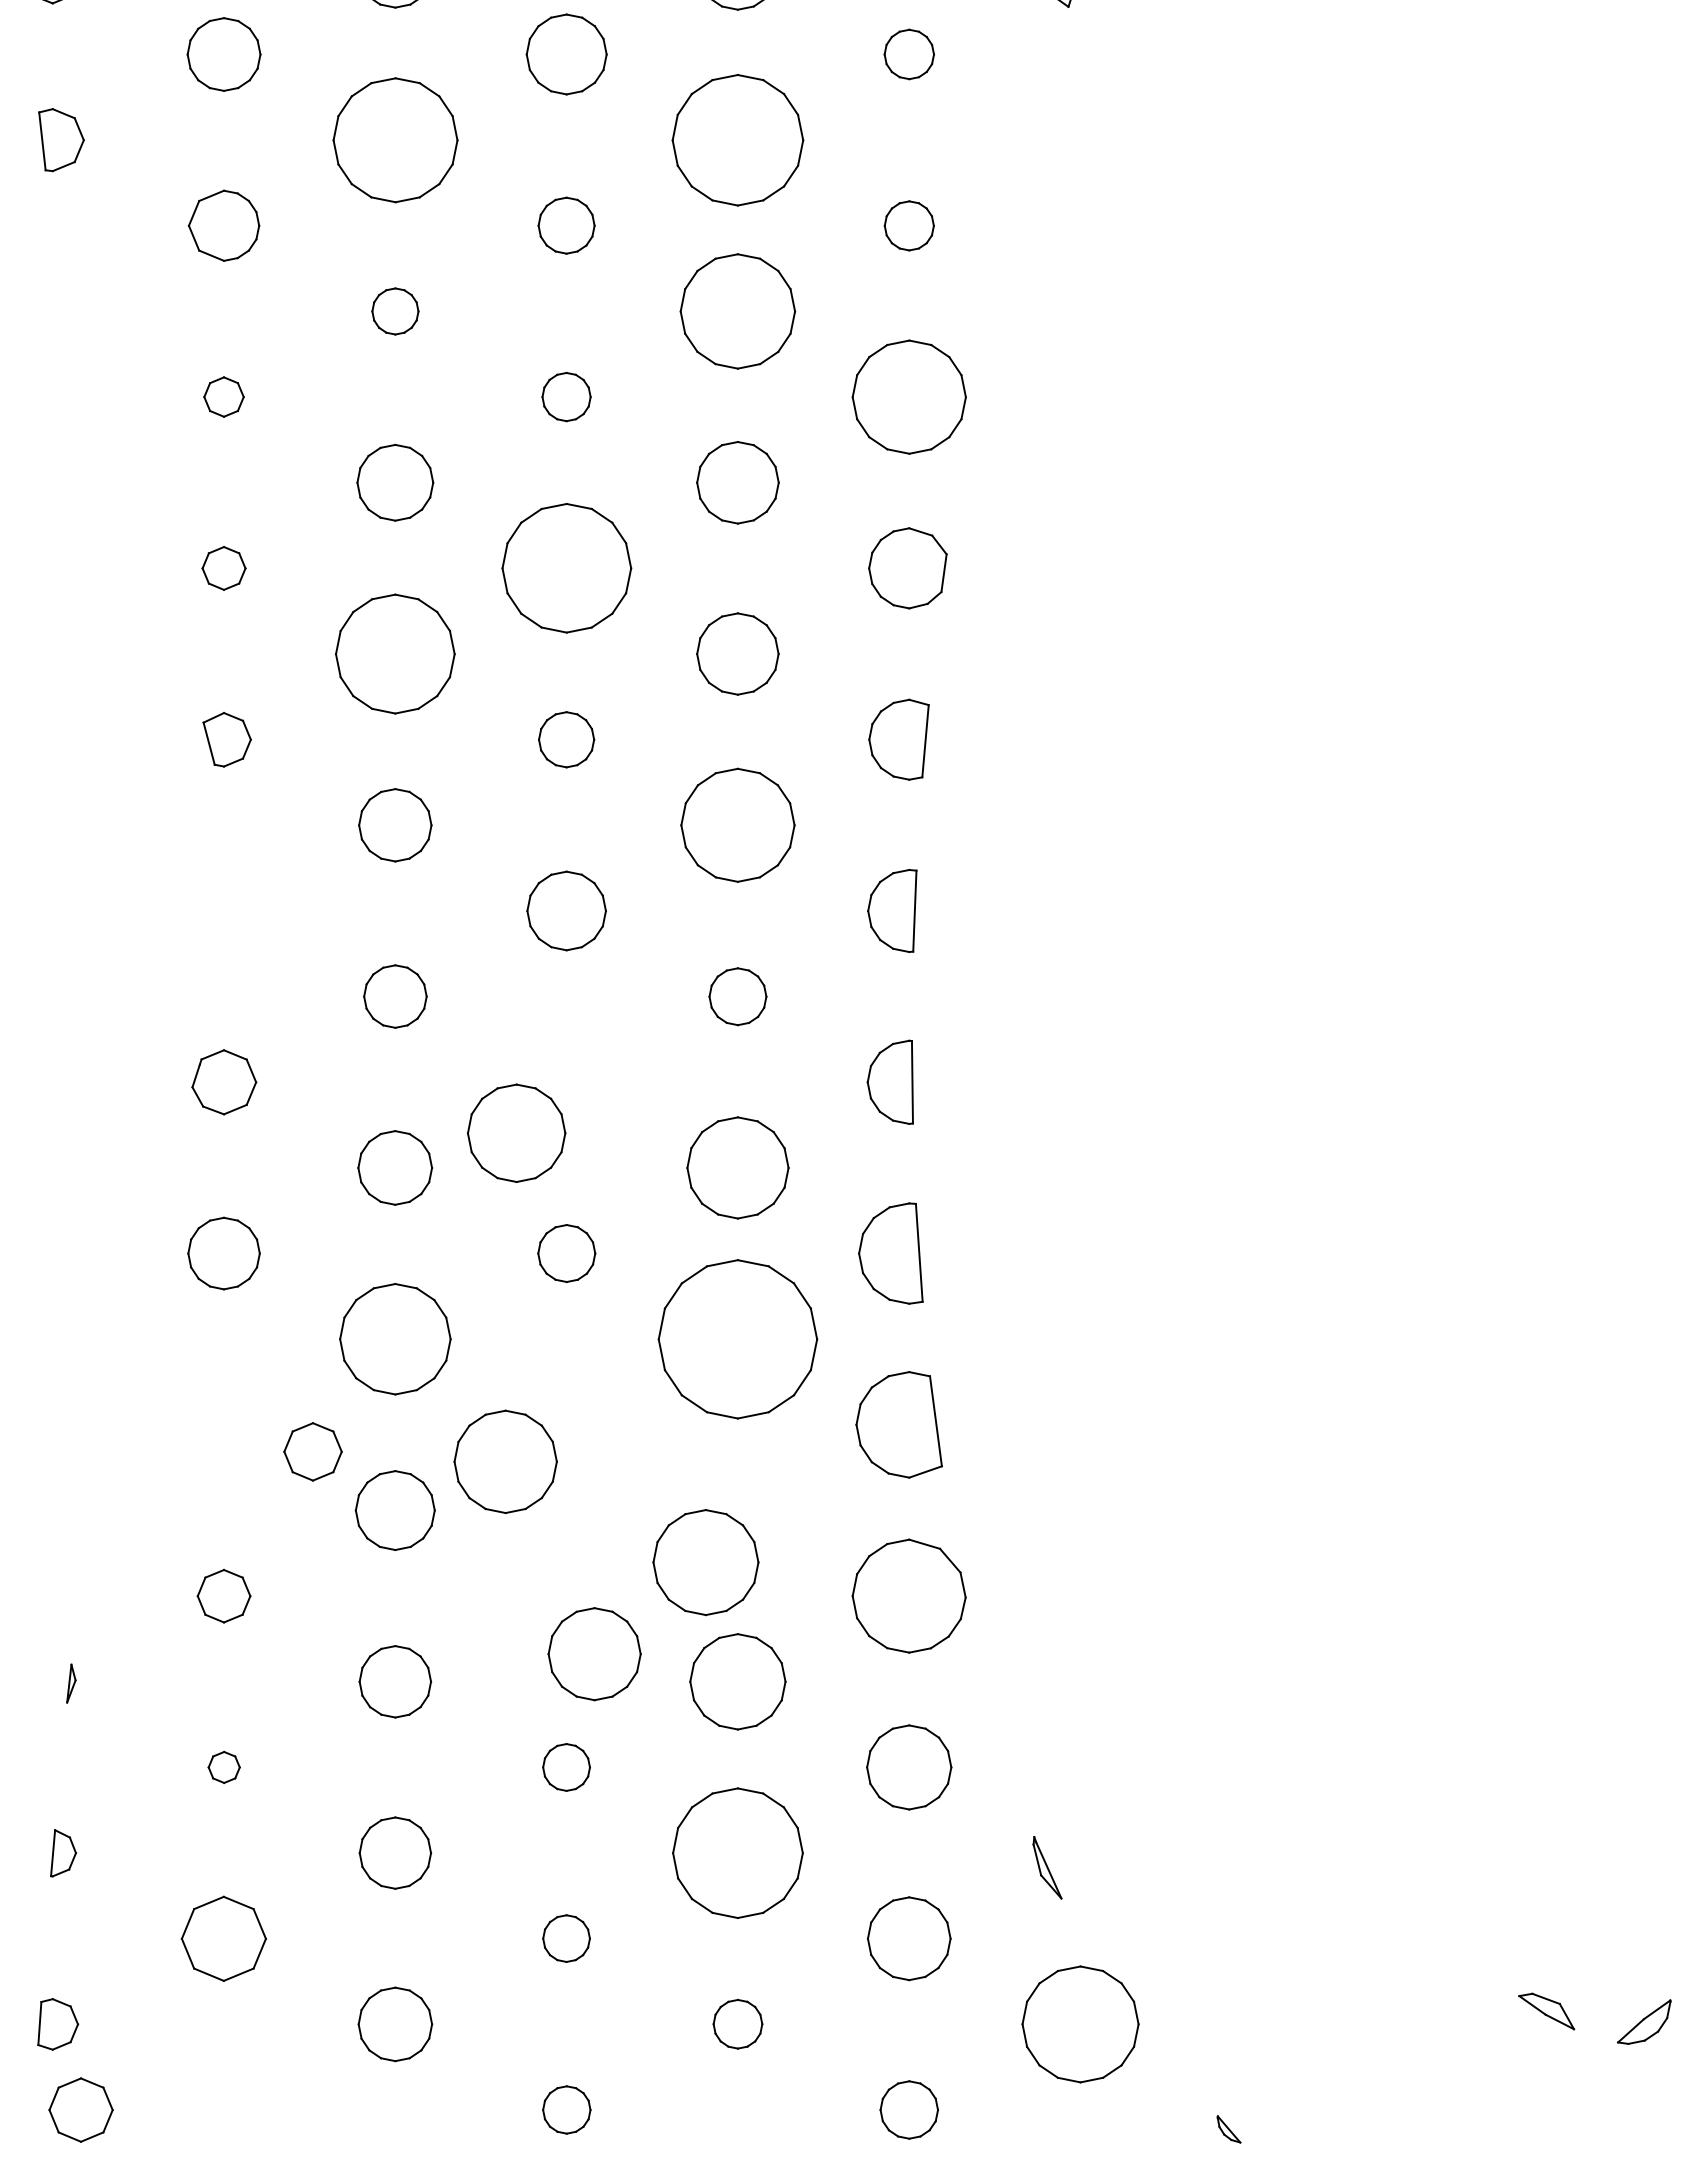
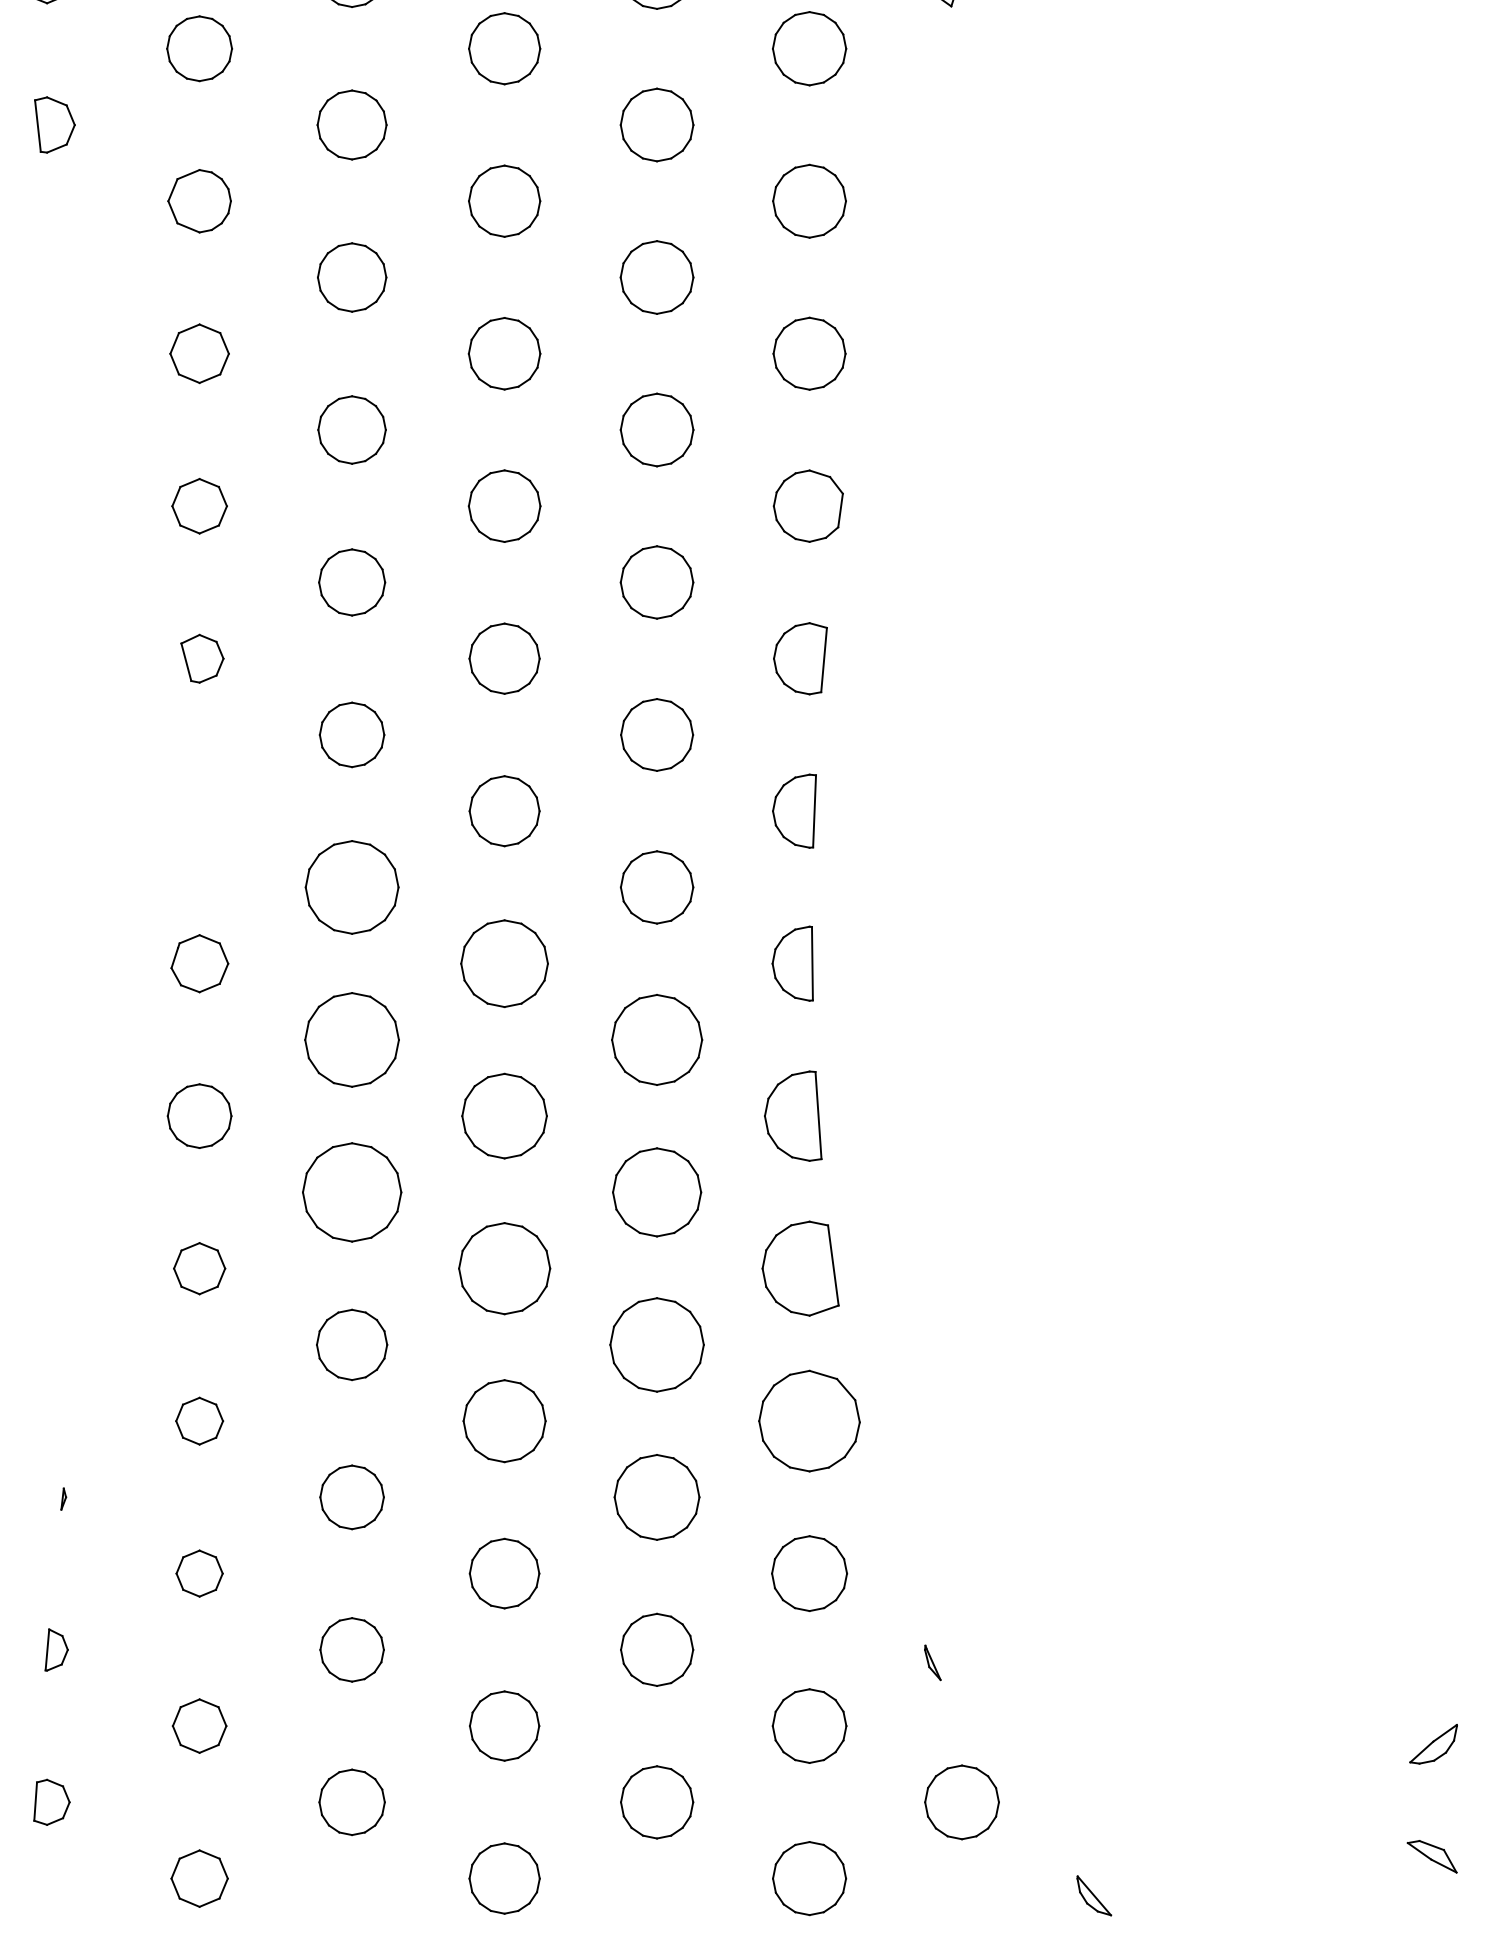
part: (909, 54) -> (809, 48), size x1.67
part: (394, 139) -> (351, 124), size x0.62
part: (737, 139) -> (656, 124), size x0.62
part: (566, 225) -> (504, 200), size x1.43
part: (909, 225) -> (809, 200), size x1.67
part: (395, 311) -> (352, 277), size x1.67
part: (737, 311) -> (656, 277), size x0.71
part: (223, 396) -> (199, 353), size x1.67
part: (566, 396) -> (504, 353), size x1.67
part: (908, 396) -> (808, 353), size x0.71
part: (223, 568) -> (199, 506), size x1.43
part: (566, 568) -> (504, 506), size x0.62
part: (395, 653) -> (352, 581), size x0.62
part: (566, 739) -> (504, 658), size x1.43
part: (737, 825) -> (656, 735), size x0.71
part: (395, 996) -> (352, 887), size x1.67
part: (737, 996) -> (656, 887), size x1.43
part: (516, 1132) -> (504, 962), moved
part: (394, 1167) -> (351, 1039), size x1.43
part: (566, 1253) -> (504, 1116), size x1.67
part: (737, 1338) -> (656, 1191), size x0.62
part: (312, 1451) -> (199, 1268), moved
part: (505, 1461) -> (504, 1268), moved
part: (705, 1562) -> (656, 1344), moved
part: (594, 1654) -> (504, 1421), moved
part: (71, 1683) -> (63, 1498), size x0.62
part: (224, 1767) -> (200, 1573), size x1.67
part: (566, 1767) -> (504, 1573), size x1.67
part: (737, 1852) -> (656, 1649), size x0.62
part: (1047, 1867) -> (932, 1662), size x0.62
part: (224, 1938) -> (200, 1725), size x0.71
part: (566, 1938) -> (504, 1725), size x1.67
part: (1546, 2011) -> (1432, 1856), moved
part: (1644, 2021) -> (1433, 1743), moved
part: (737, 2023) -> (656, 1801), size x1.67
part: (1080, 2024) -> (962, 1802), size x0.71
part: (80, 2109) -> (199, 1878), moved
part: (566, 2109) -> (504, 1878), size x1.67
part: (909, 2109) -> (809, 1878), size x1.43
part: (1228, 2129) -> (1093, 1895), size x1.67

